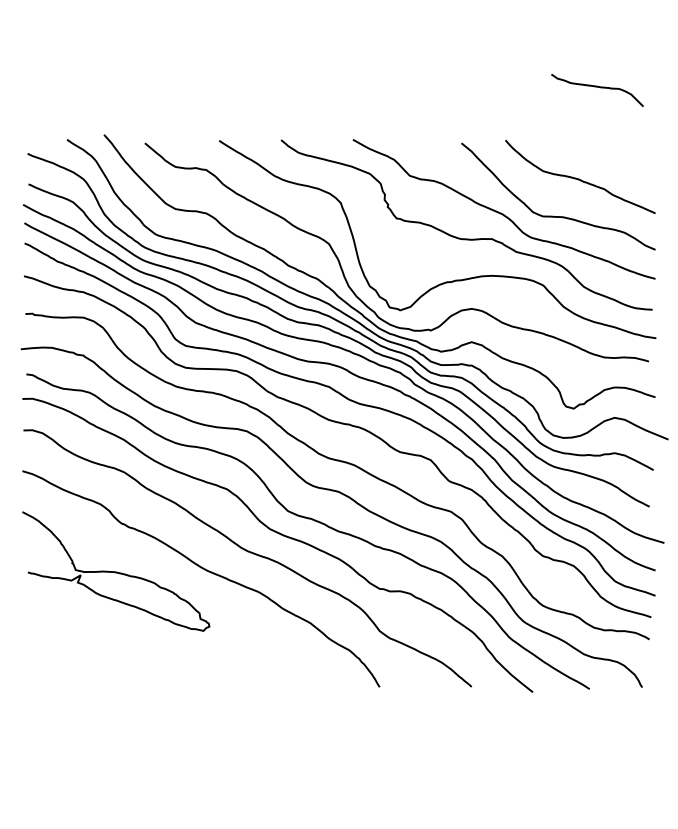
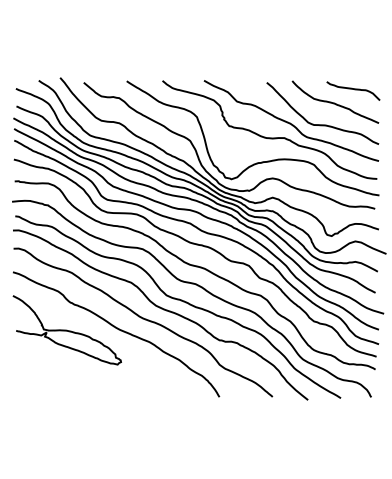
curve: (597, 87) -> (353, 89), moved

